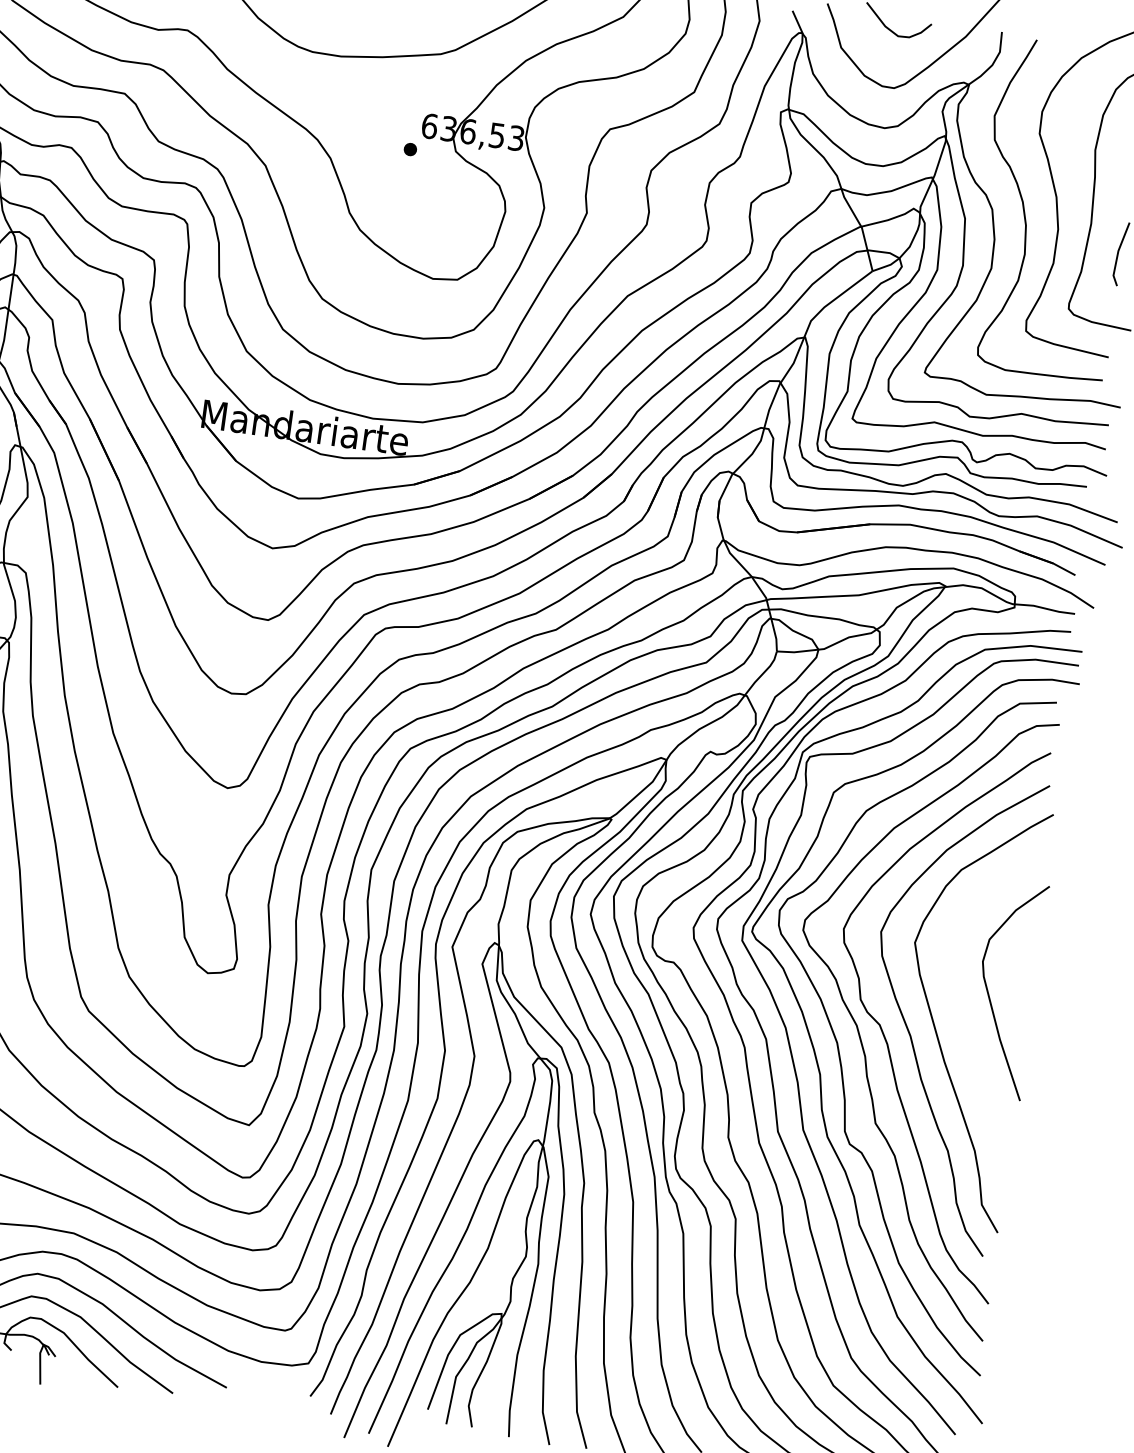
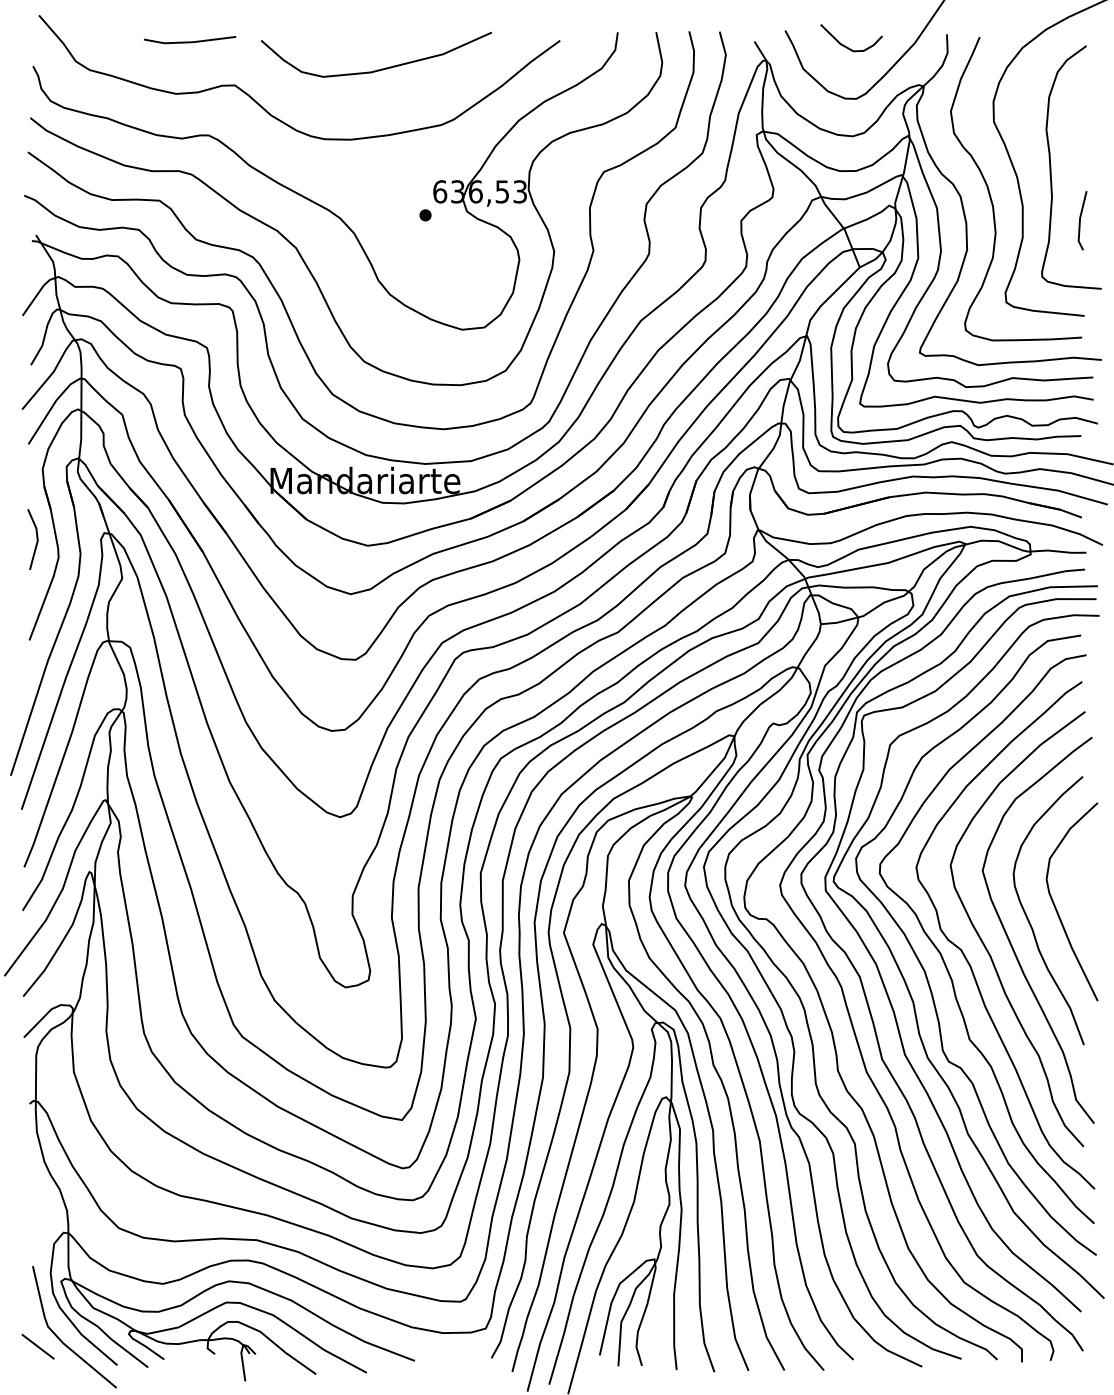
part: (957, 1000) -> (1028, 917), added

